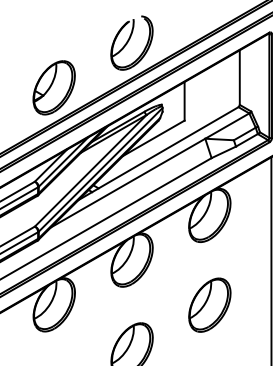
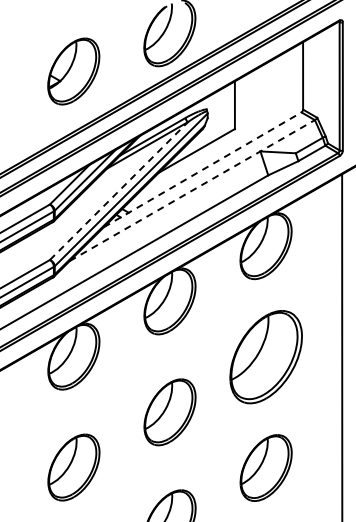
part: (53, 87) -> (73, 71), moved
line: (159, 153) -> (203, 169), solid -> dashed
line: (150, 170) -> (192, 190), solid -> dashed
line: (90, 171) -> (118, 191), solid -> dashed
part: (209, 304) -> (265, 356), size x1.4

